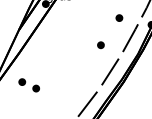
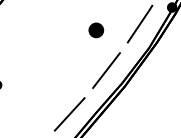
part: (100, 45) -> (95, 30), size x1.6

